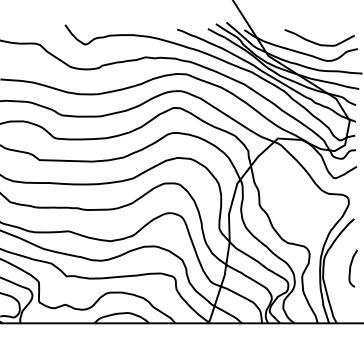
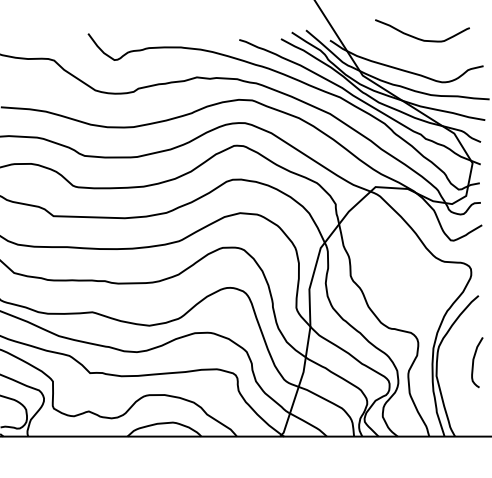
curve: (316, 42) -> (418, 37), moved

